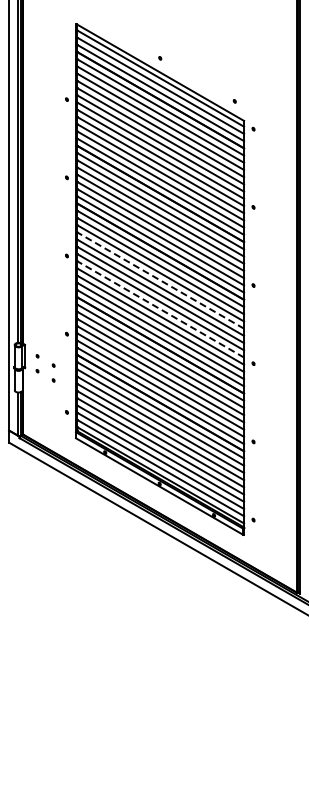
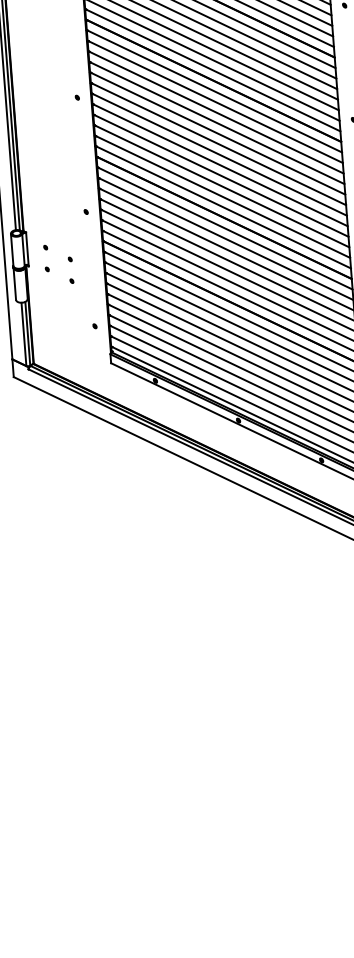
line: (160, 280) -> (216, 123), dashed -> solid
line: (160, 309) -> (220, 165), dashed -> solid

